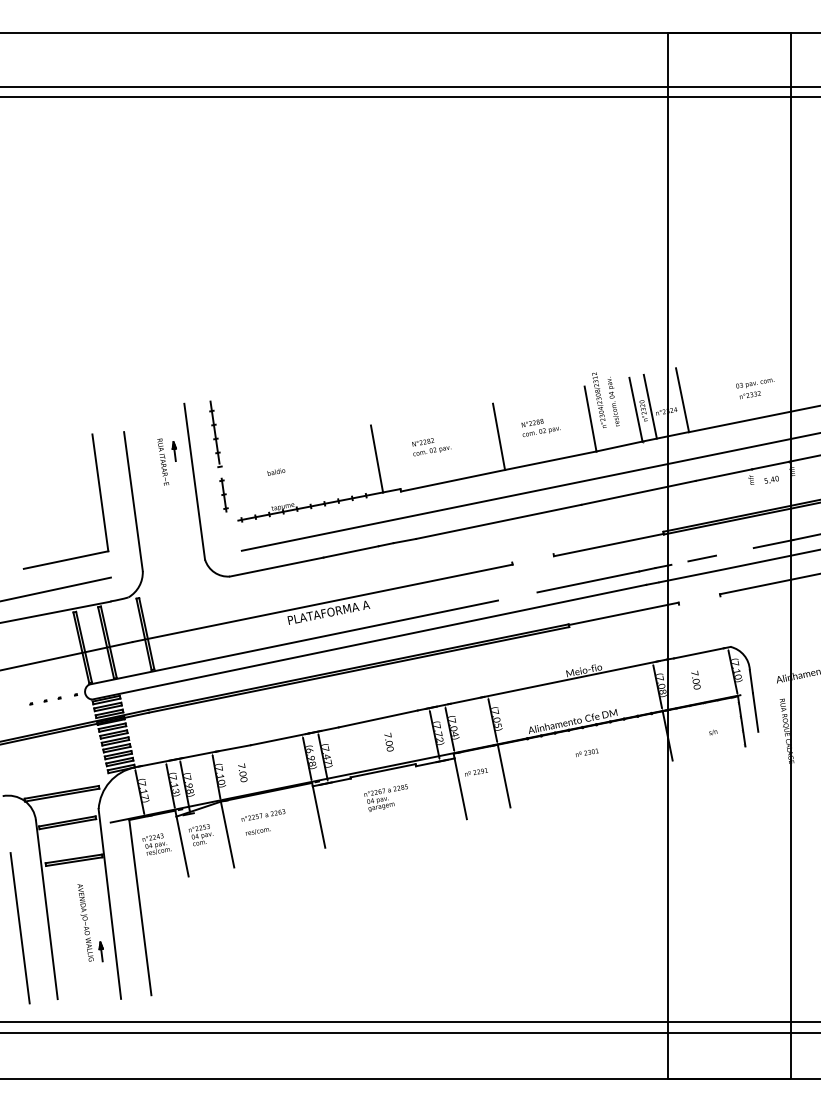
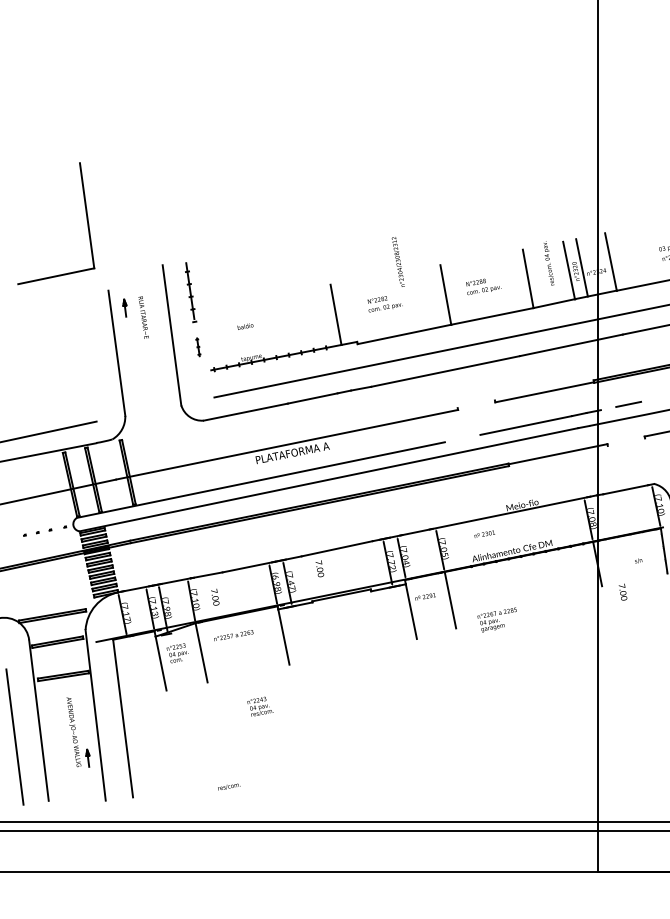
text: (599, 400) -> (398, 262), moved
part: (173, 451) -> (124, 308), moved
part: (223, 494) -> (197, 346), size x0.6
part: (99, 495) -> (86, 218), moved
text: (695, 679) -> (622, 591), moved
text: (388, 741) -> (319, 568), moved
text: (586, 752) -> (484, 533), moved
text: (385, 797) -> (496, 619), moved
text: (257, 831) -> (228, 786), moved
text: (156, 844) -> (260, 706), moved

